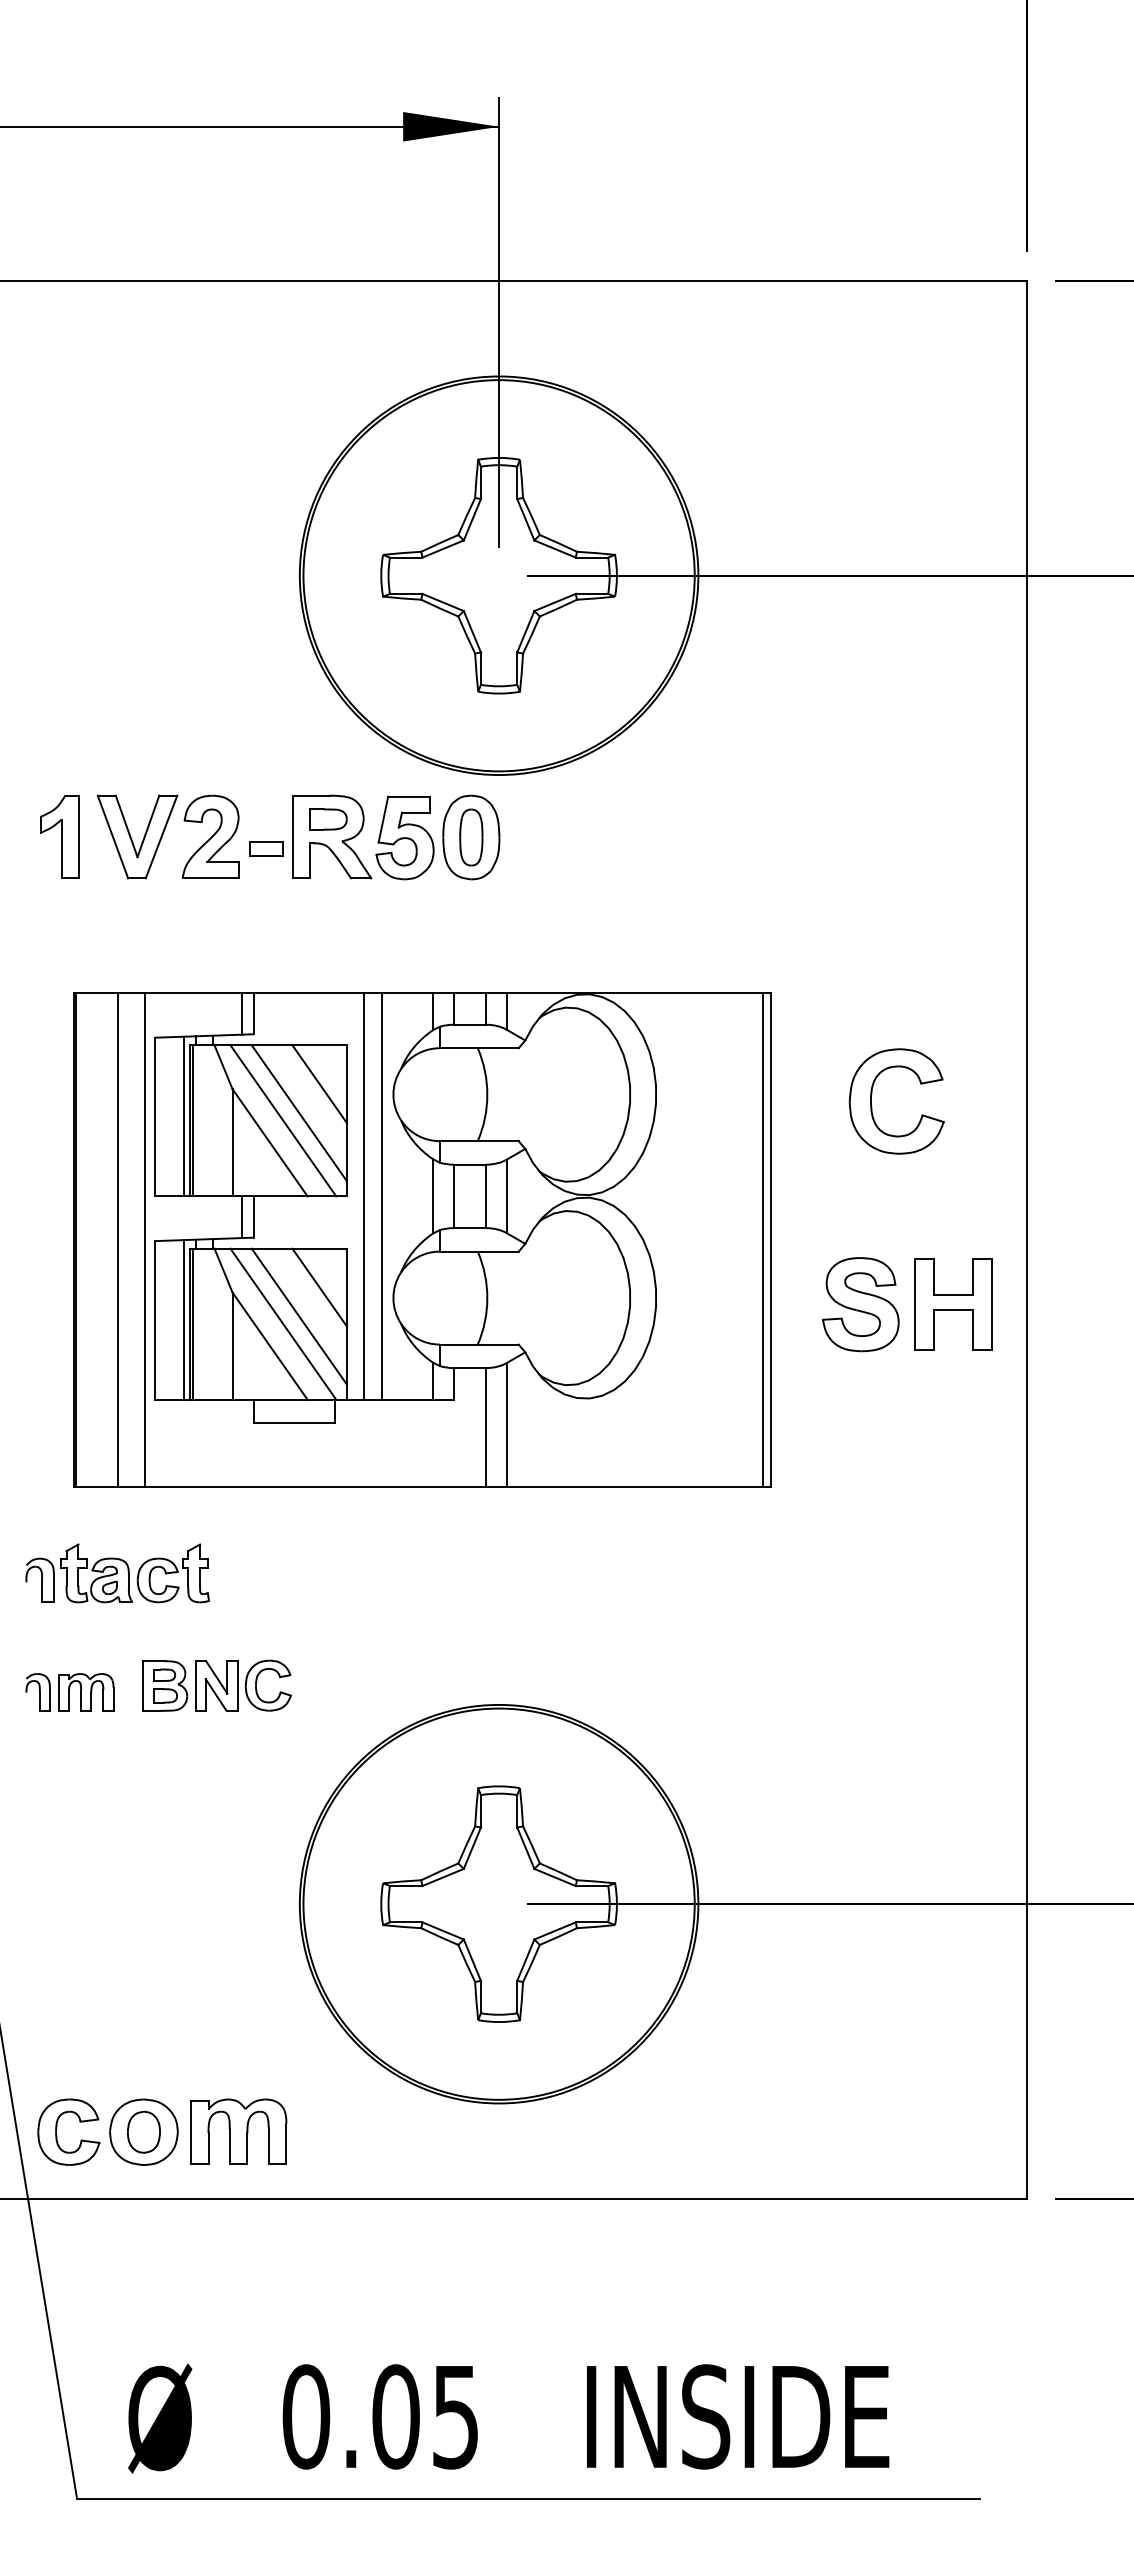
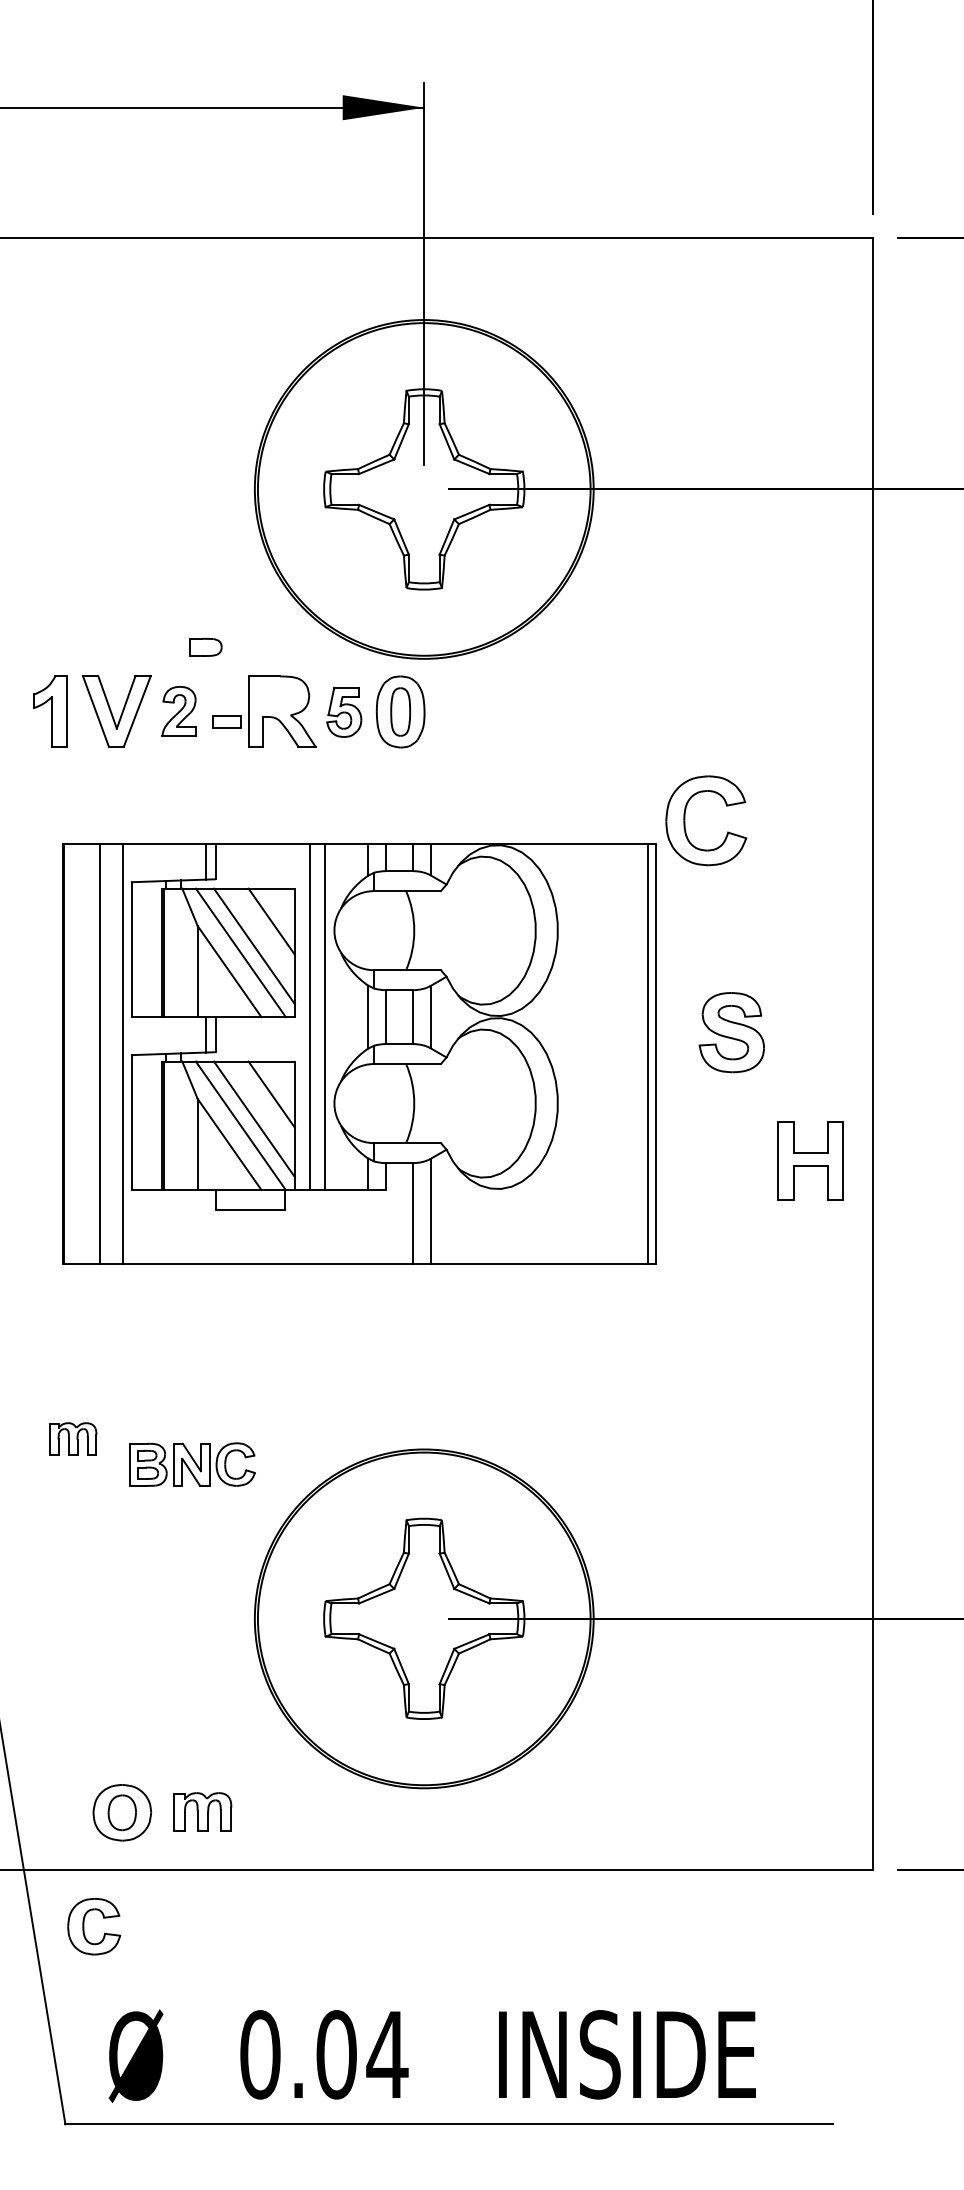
part: (328, 819) -> (206, 647), moved
part: (210, 836) -> (178, 711), size x0.7
part: (404, 837) -> (343, 711), size x0.7
part: (872, 1106) -> (685, 825), moved
line: (184, 1116) -> (156, 949), removed
part: (860, 1304) -> (731, 1032), moved
part: (953, 1304) -> (810, 1160), moved
line: (184, 1319) -> (156, 1121), removed
part: (117, 1573) -> (99, 1337), removed
part: (216, 1685) -> (191, 1464), moved
part: (37, 1692) -> (31, 1438), removed
part: (57, 2127) -> (84, 1922), moved
part: (238, 2131) -> (202, 1812), size x0.7
text: (455, 2417) -> (387, 2055), 0.05 -> 0.04

